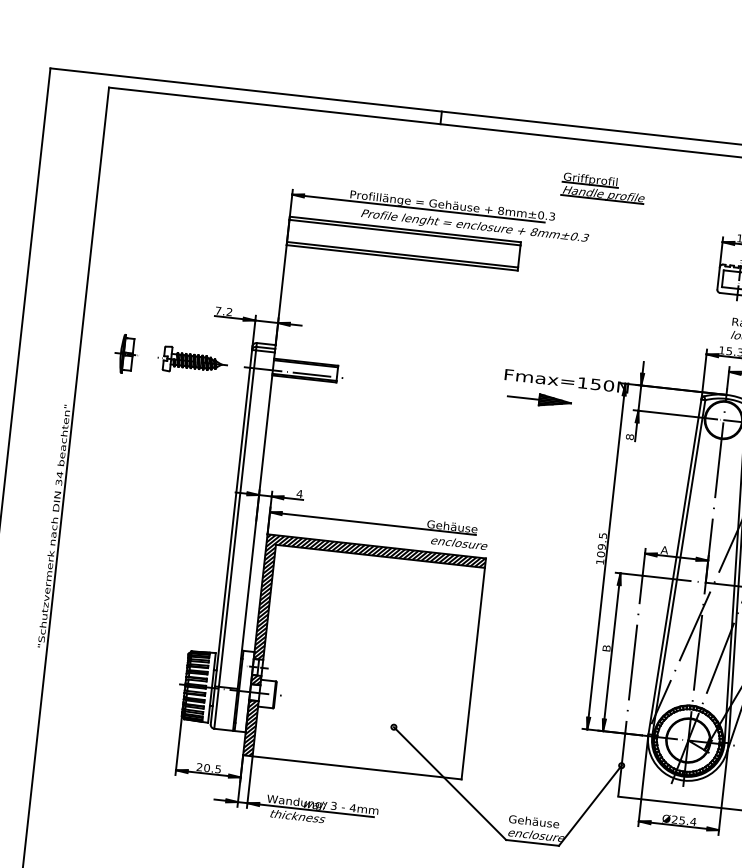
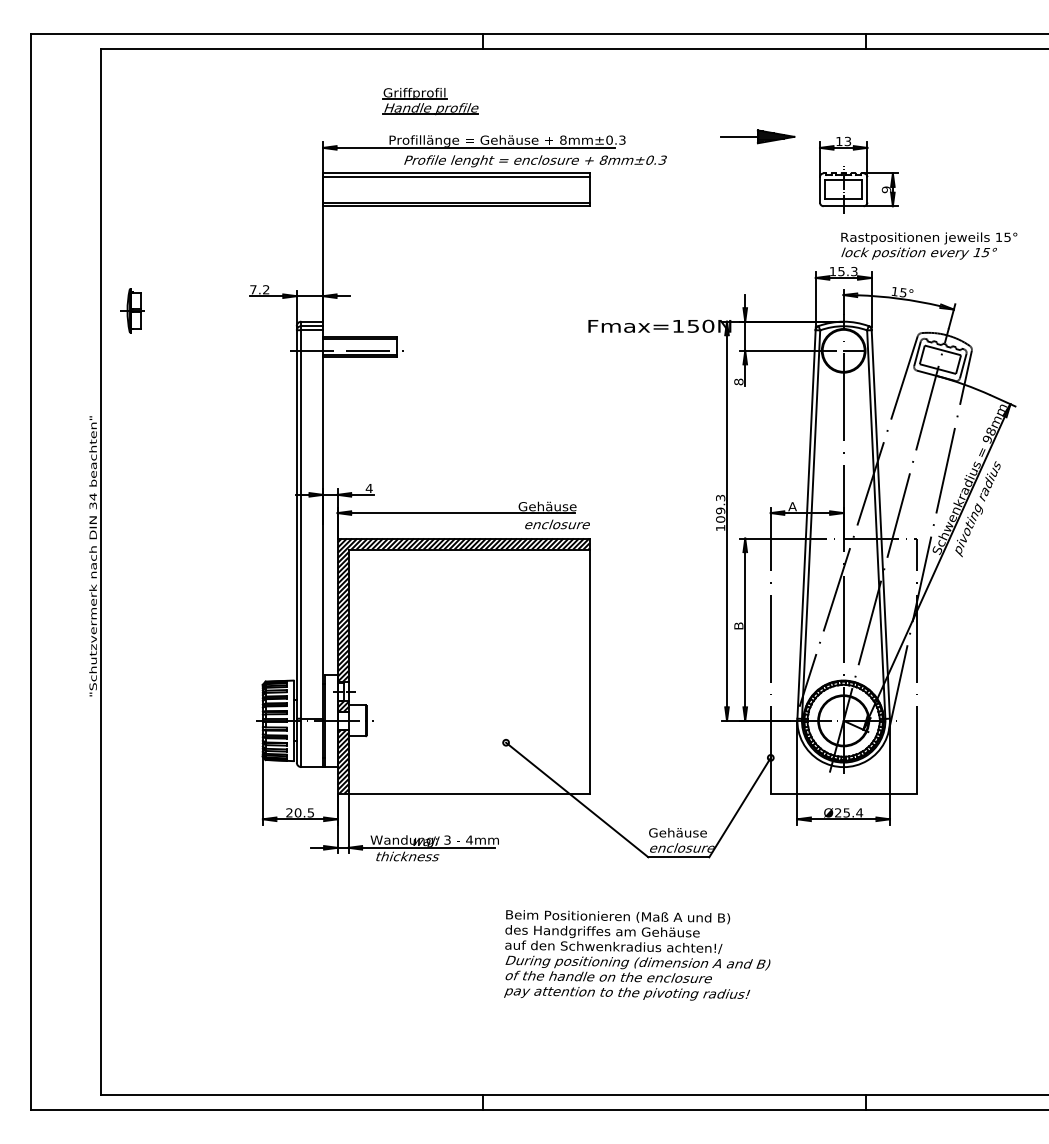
part: (603, 188) -> (430, 101), moved
part: (125, 353) -> (132, 310), moved
part: (192, 361) -> (230, 350), removed
part: (539, 399) -> (757, 136), moved
text: (603, 535) -> (720, 497), 109.5 -> 109.3

